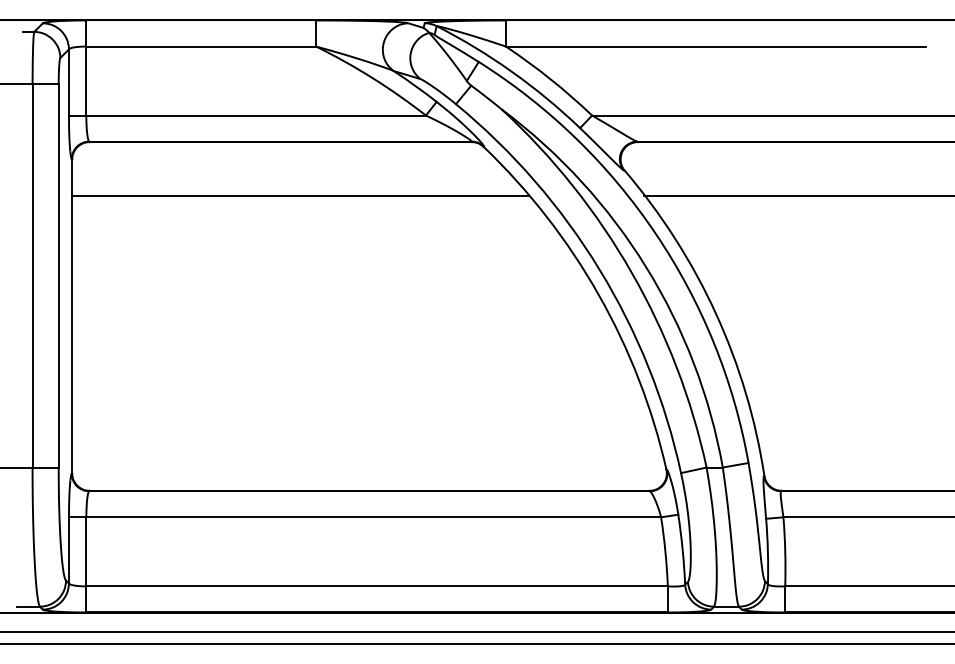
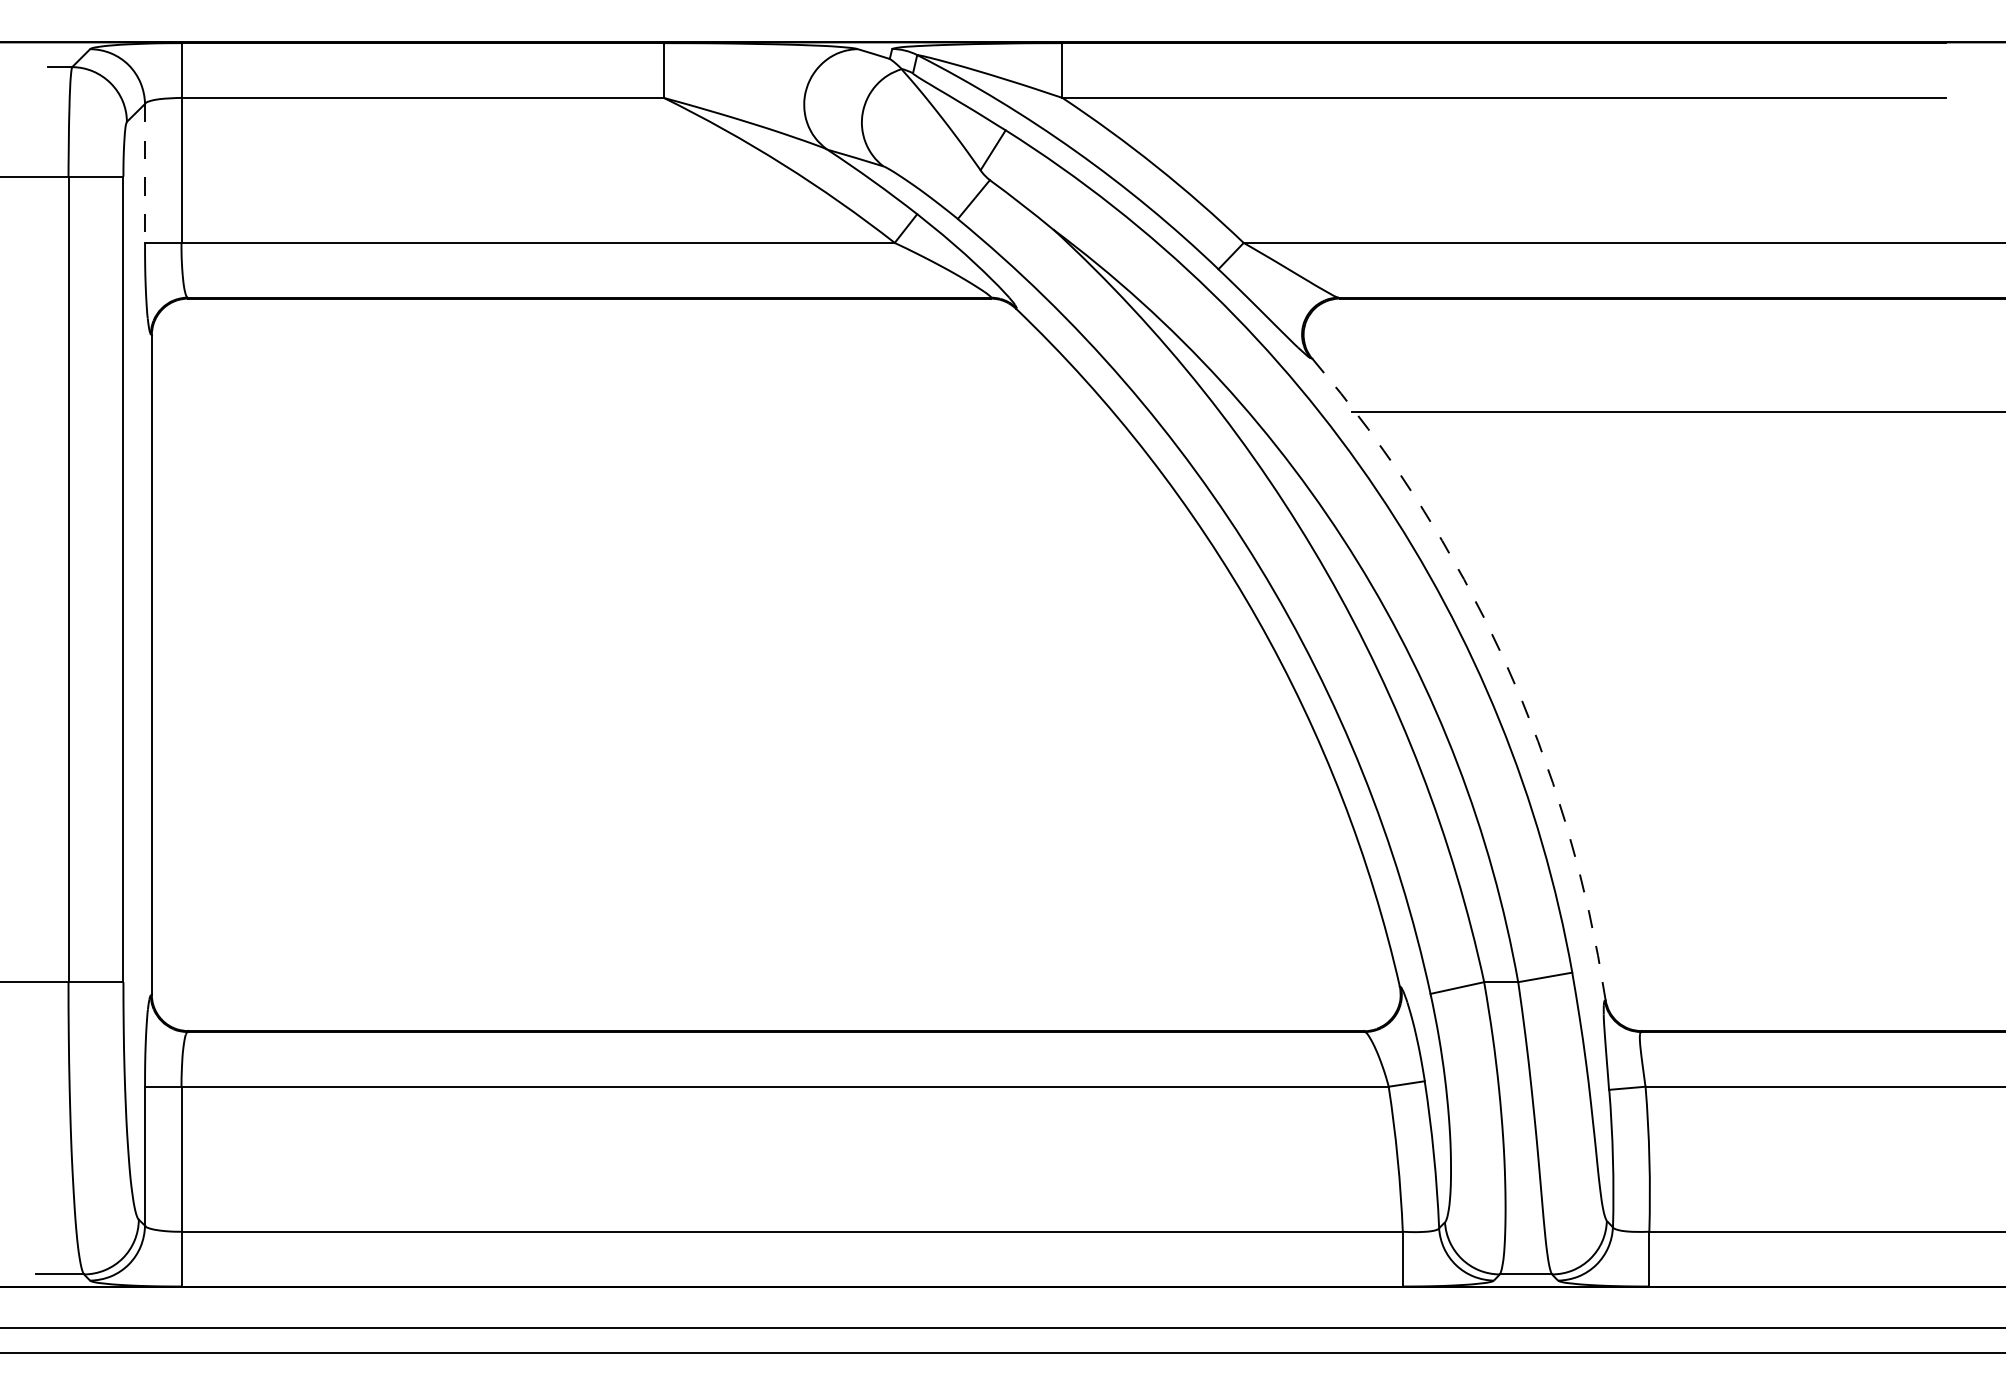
line: (69, 82) -> (146, 173), solid -> dashed
line: (300, 196) -> (631, 412), removed
arc: (715, 313) -> (1502, 658), solid -> dashed

